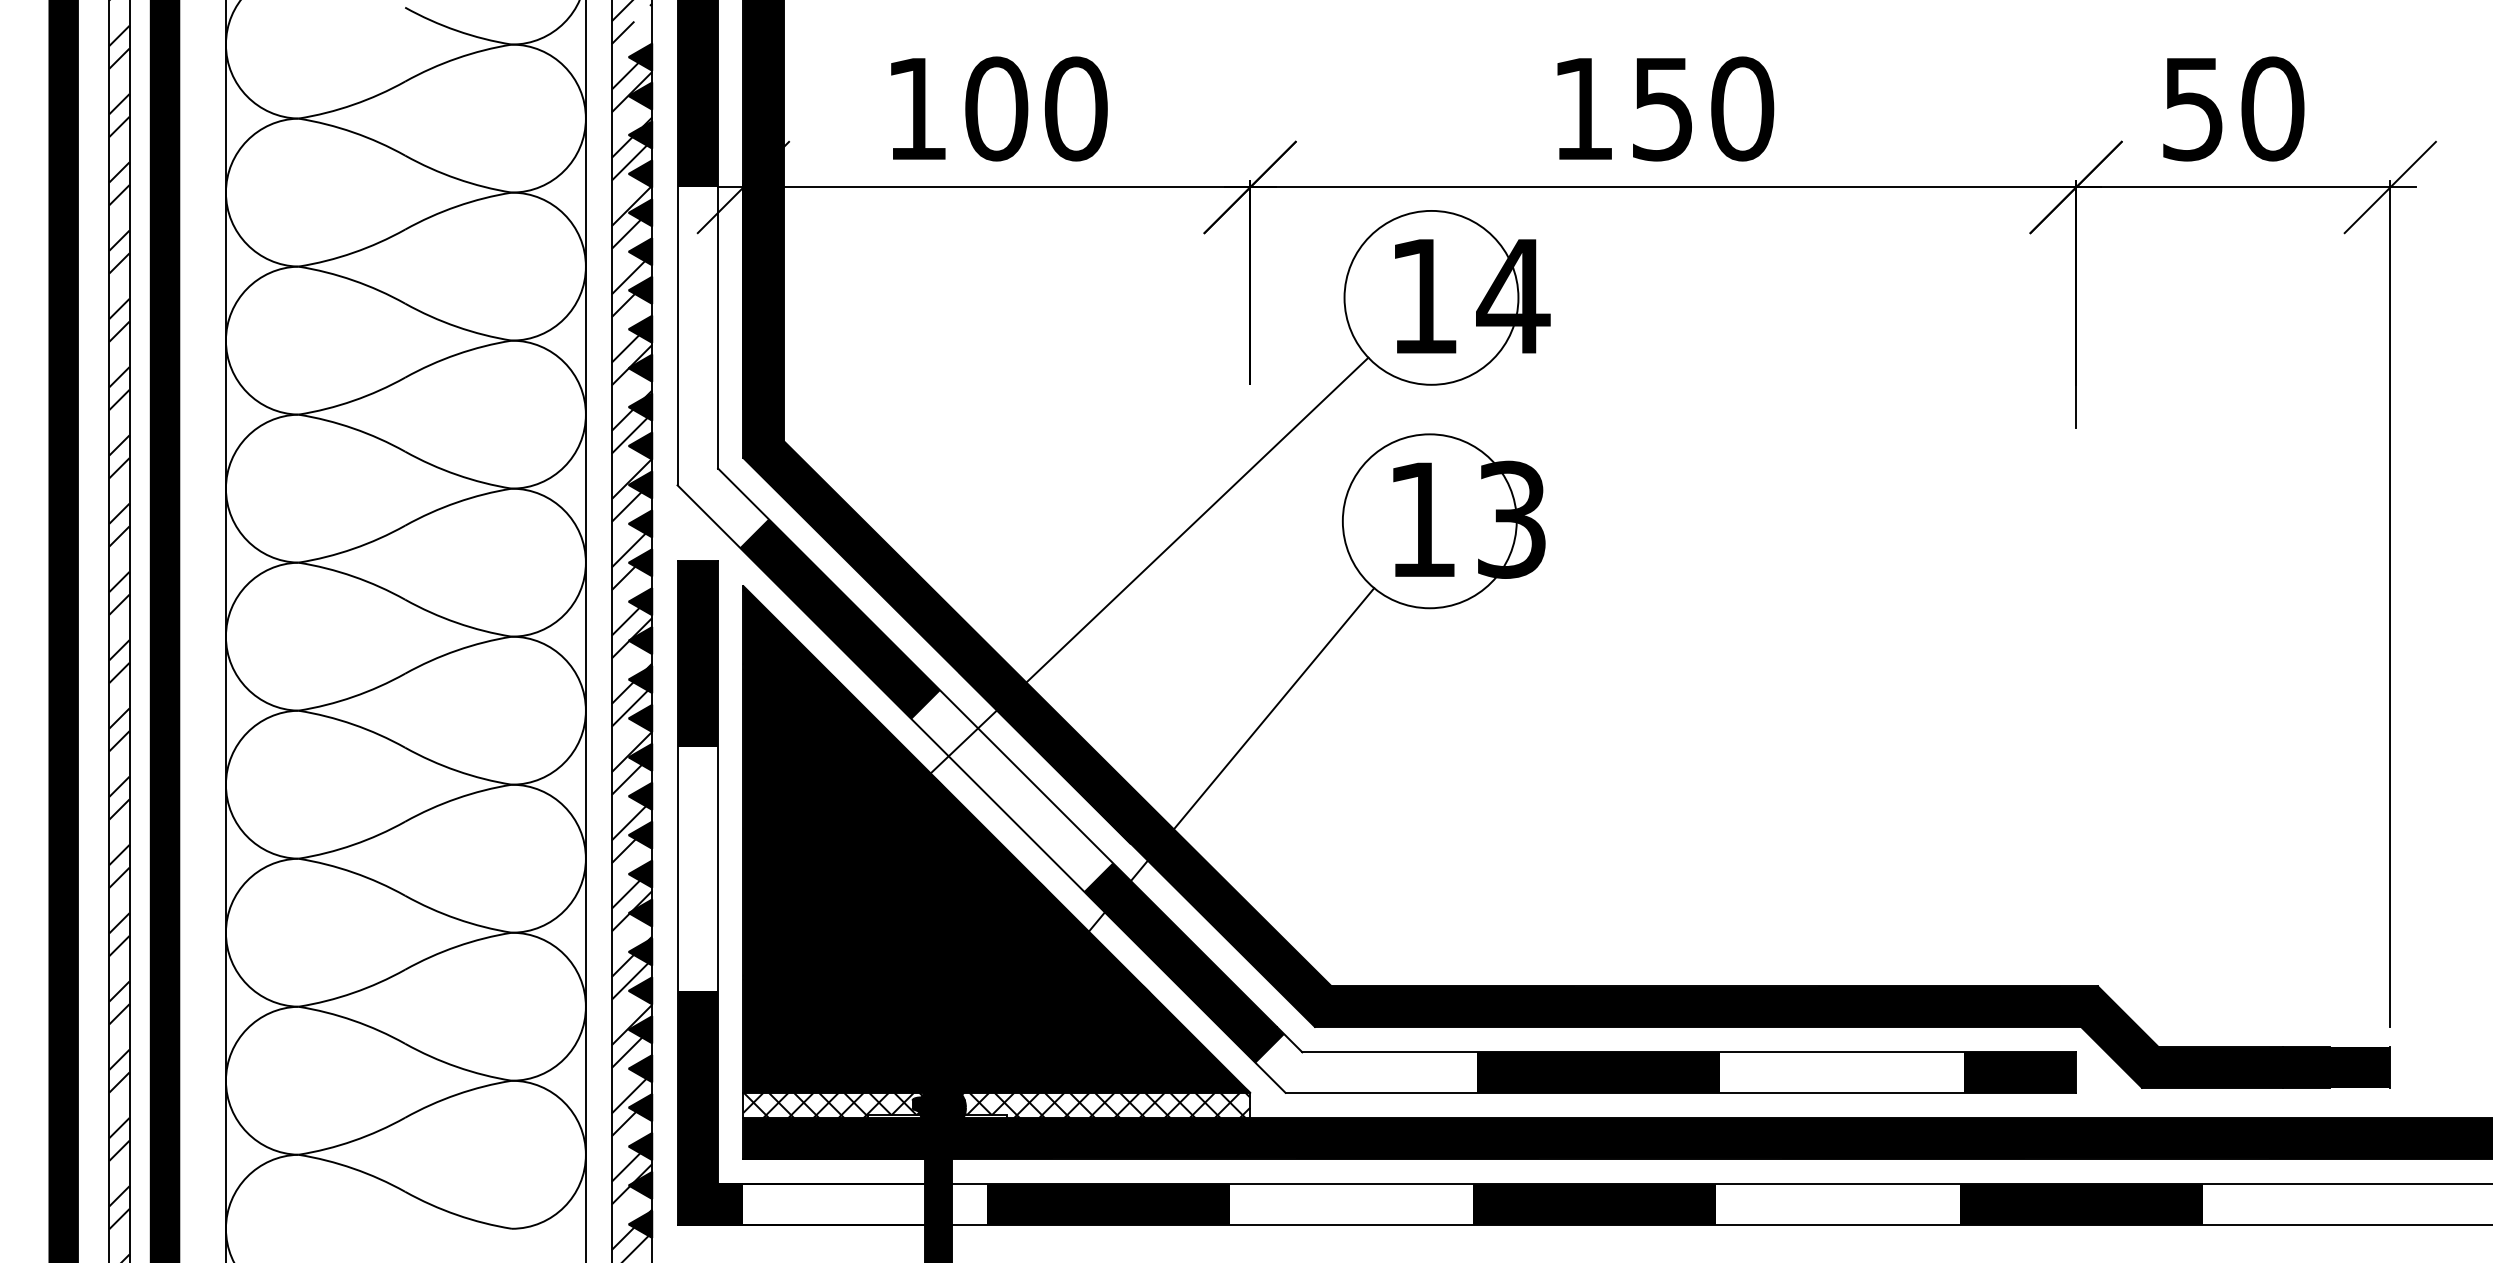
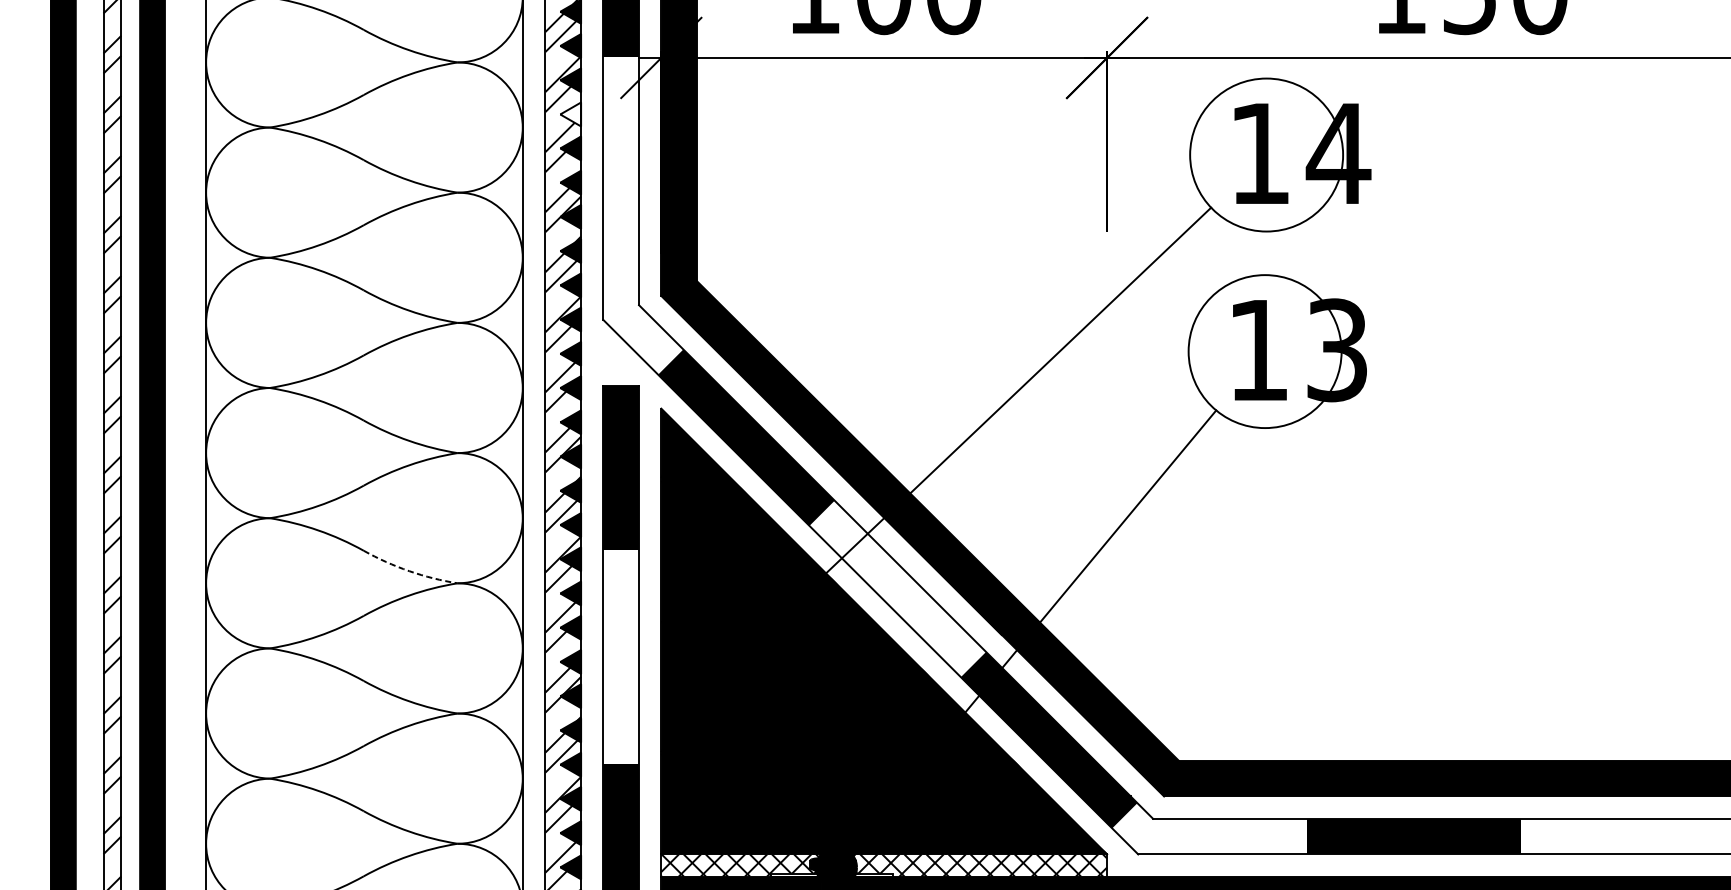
fill: (640, 251) -> (570, 114), removed
arc: (456, 770) -> (408, 570), solid -> dashed

